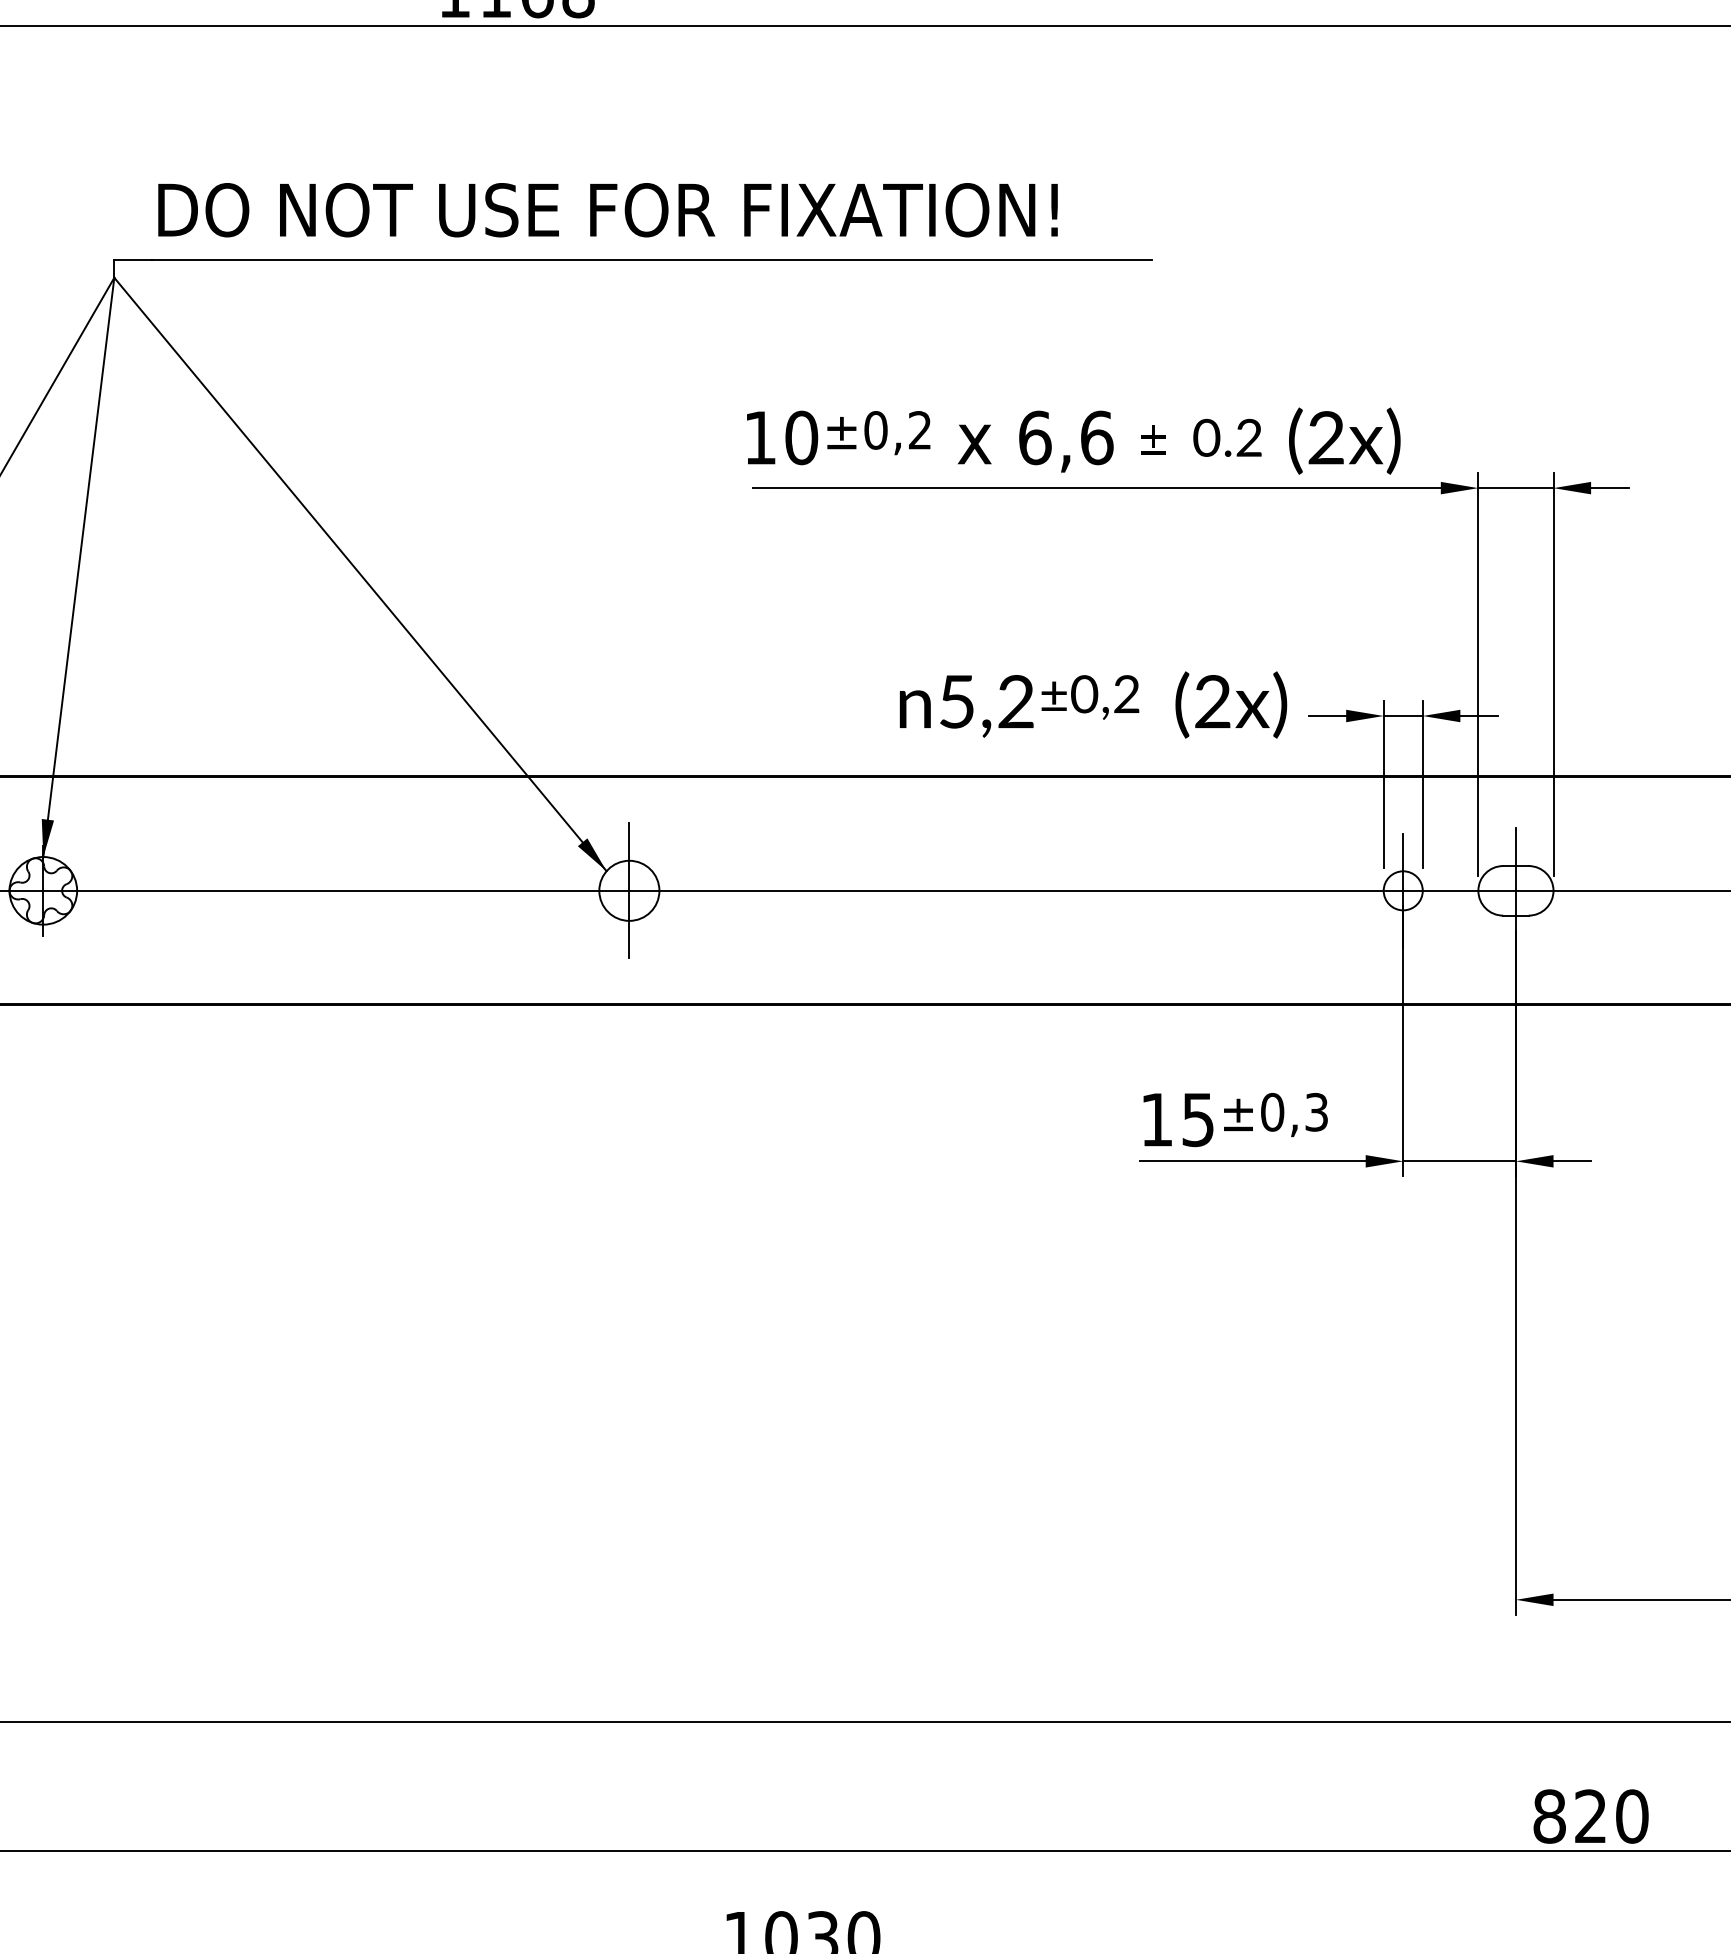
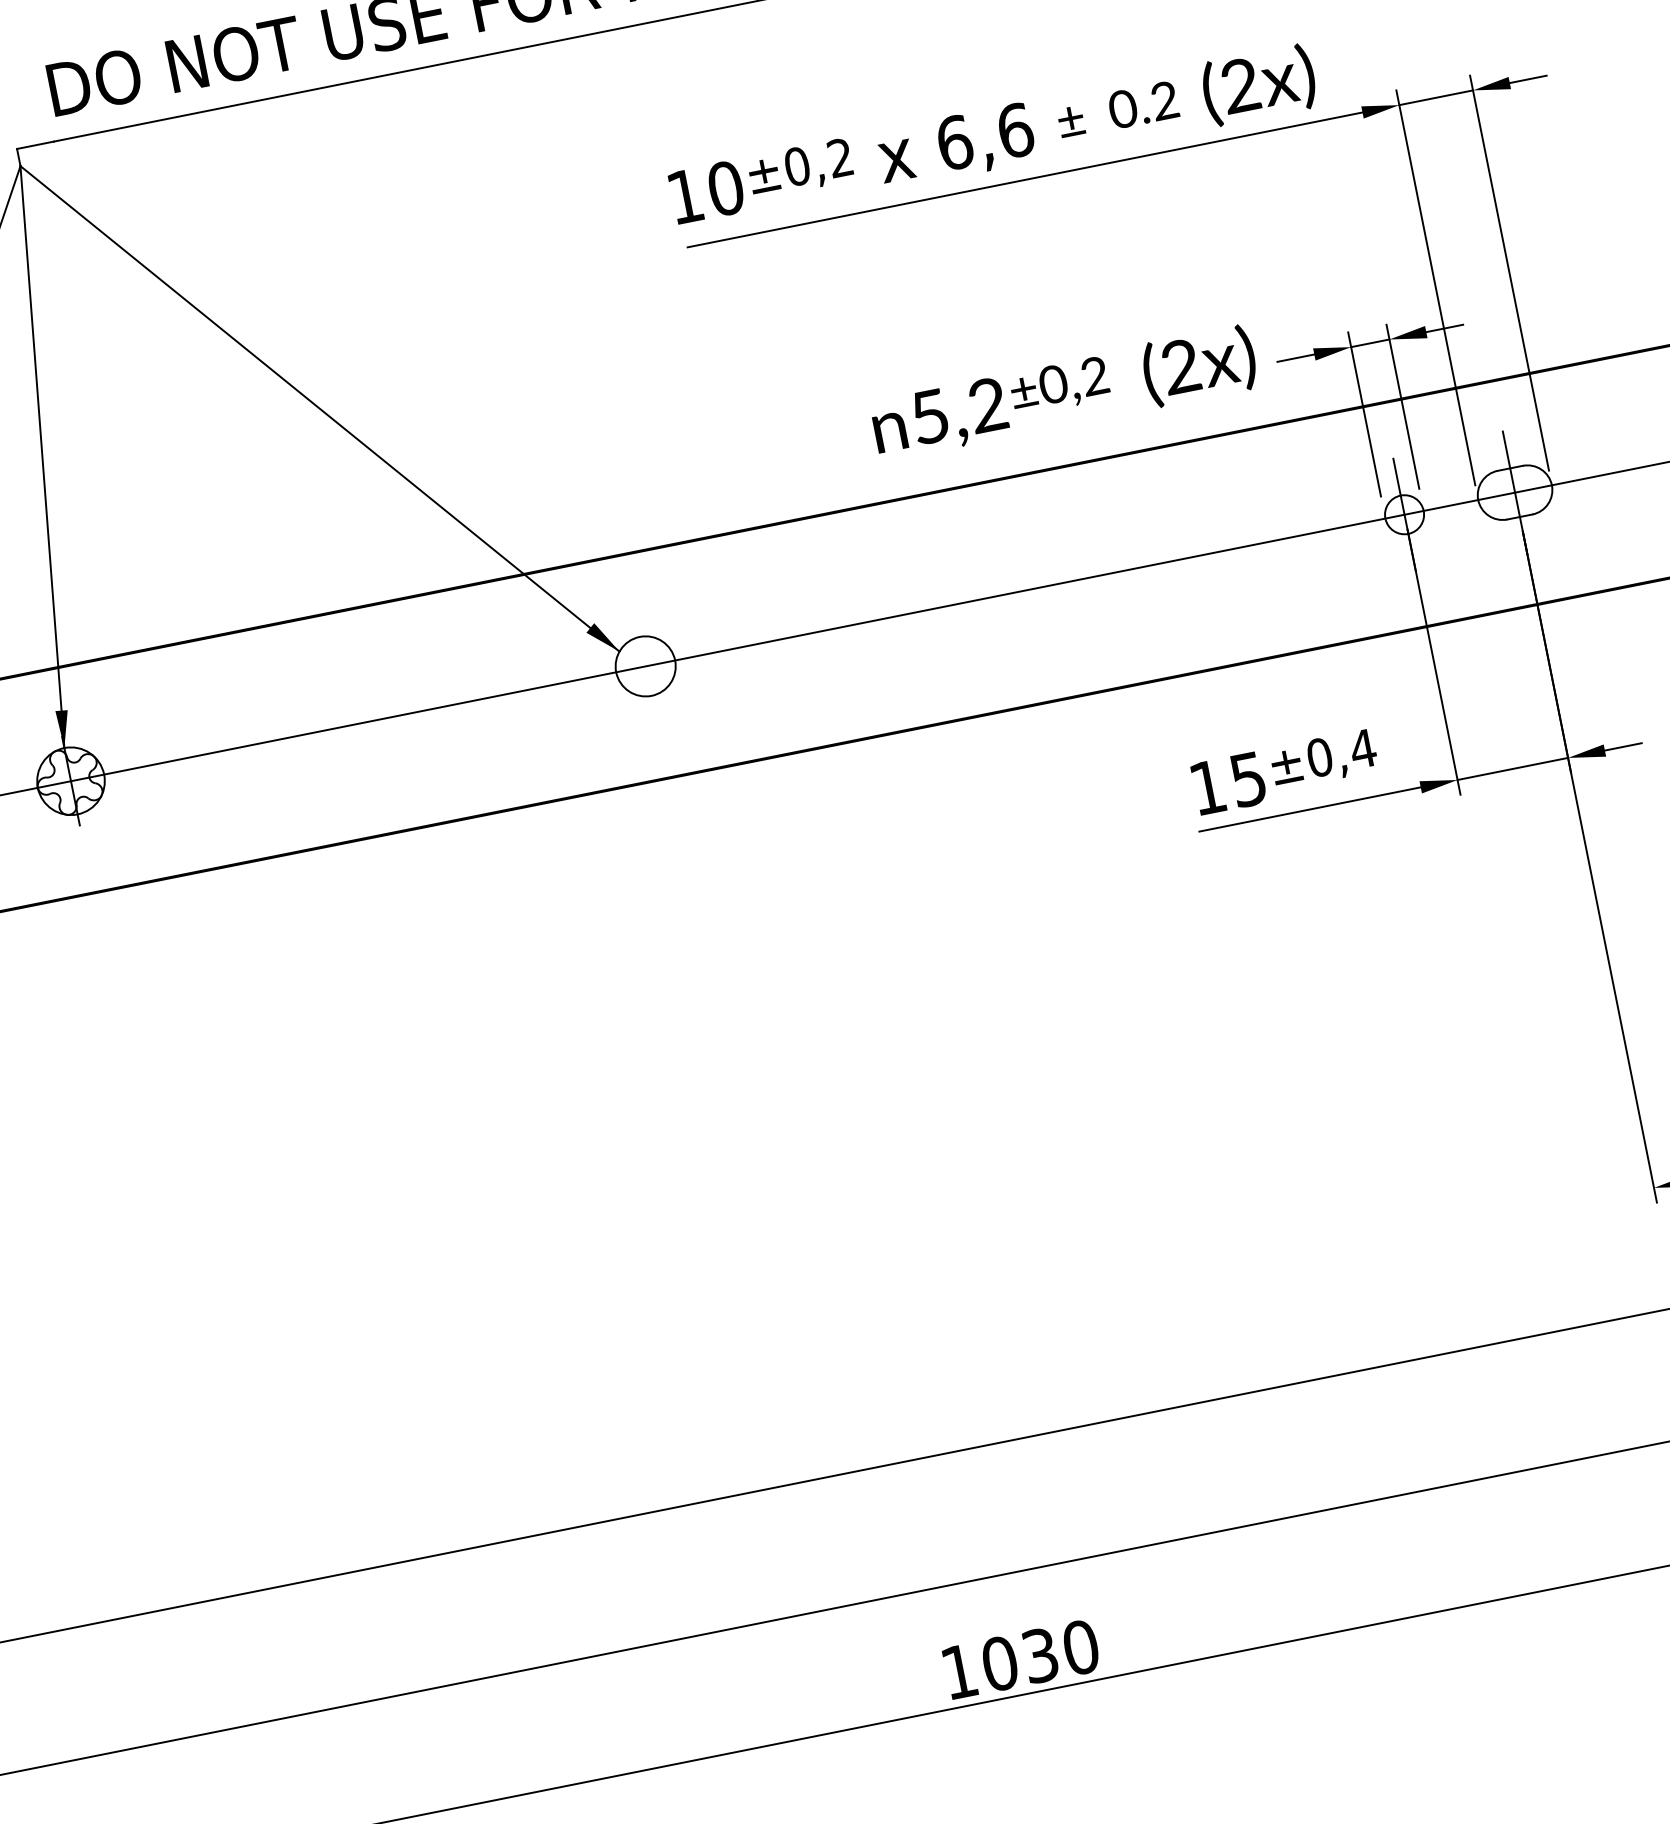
line: (629, 890) -> (645, 666), removed
text: (1316, 1111) -> (1362, 748), ±0,3 -> ±0,4

